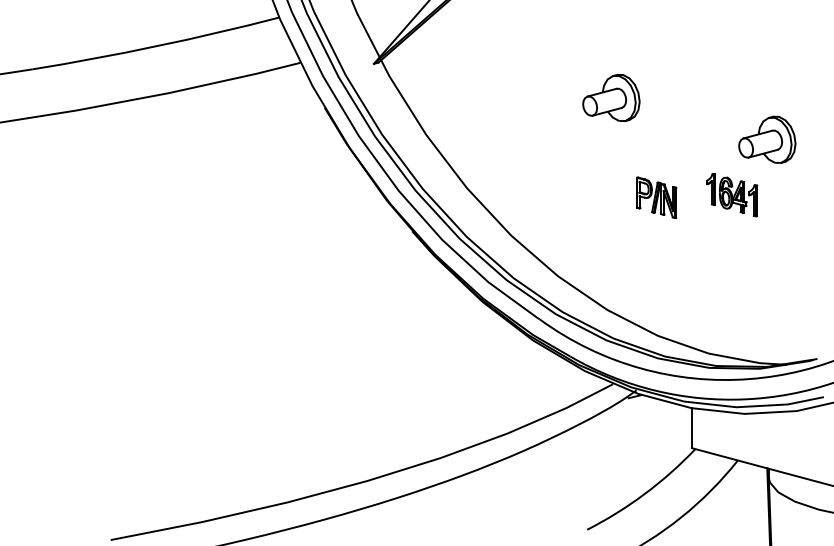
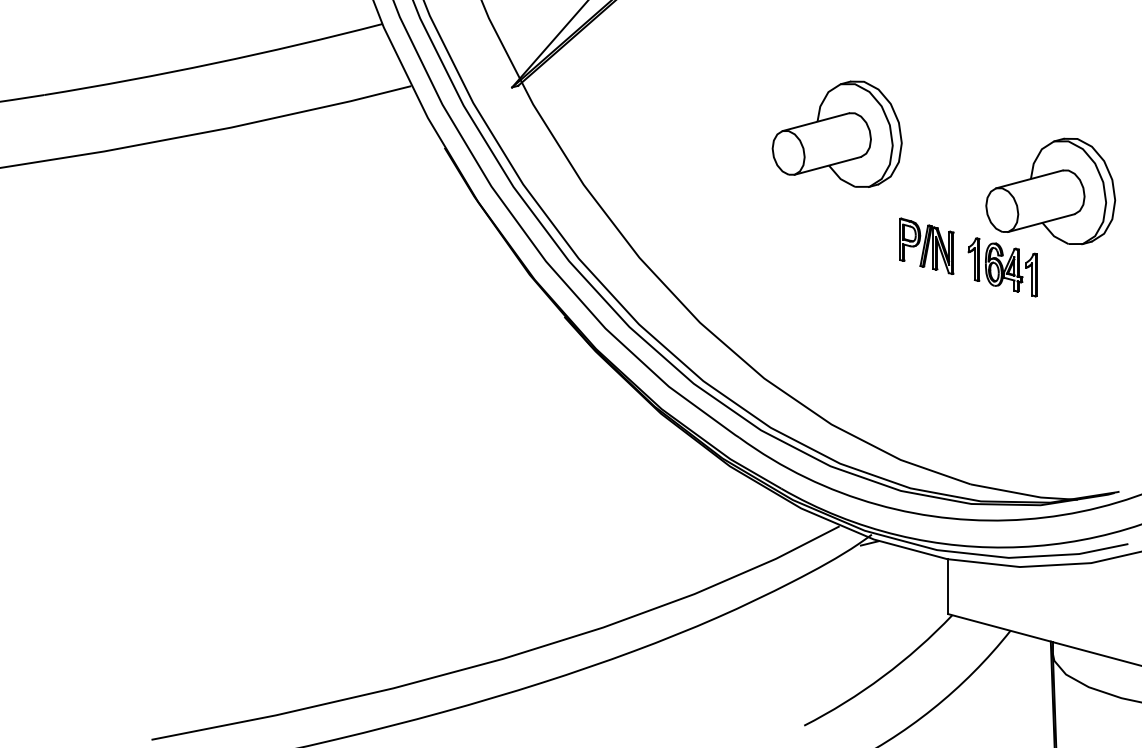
part: (611, 97) -> (837, 133), size x1.67
part: (767, 139) -> (1051, 191), size x1.67
part: (656, 197) -> (926, 245), moved

